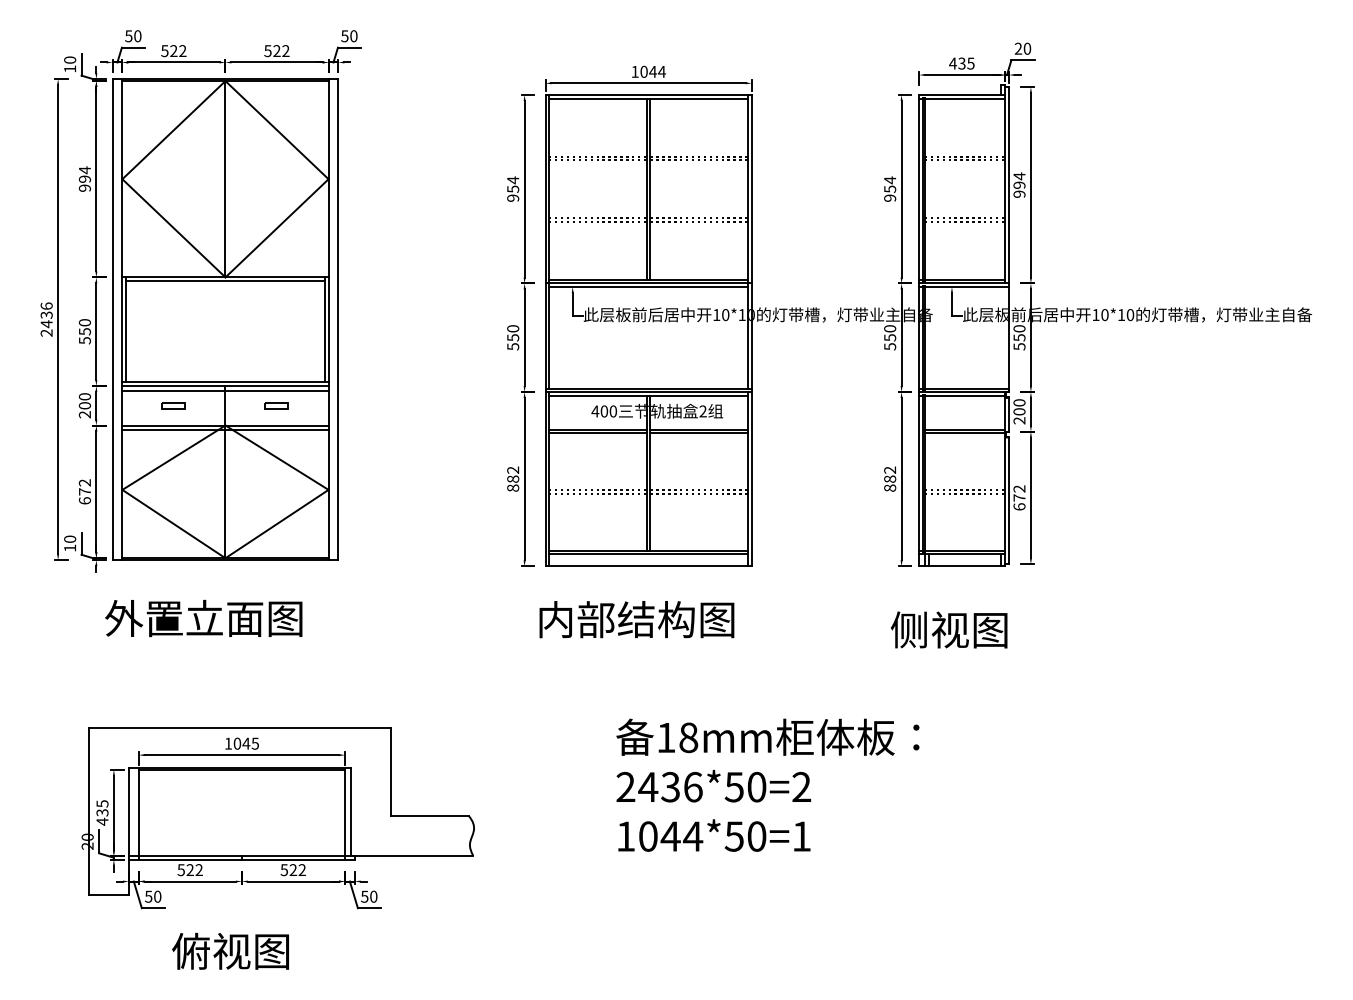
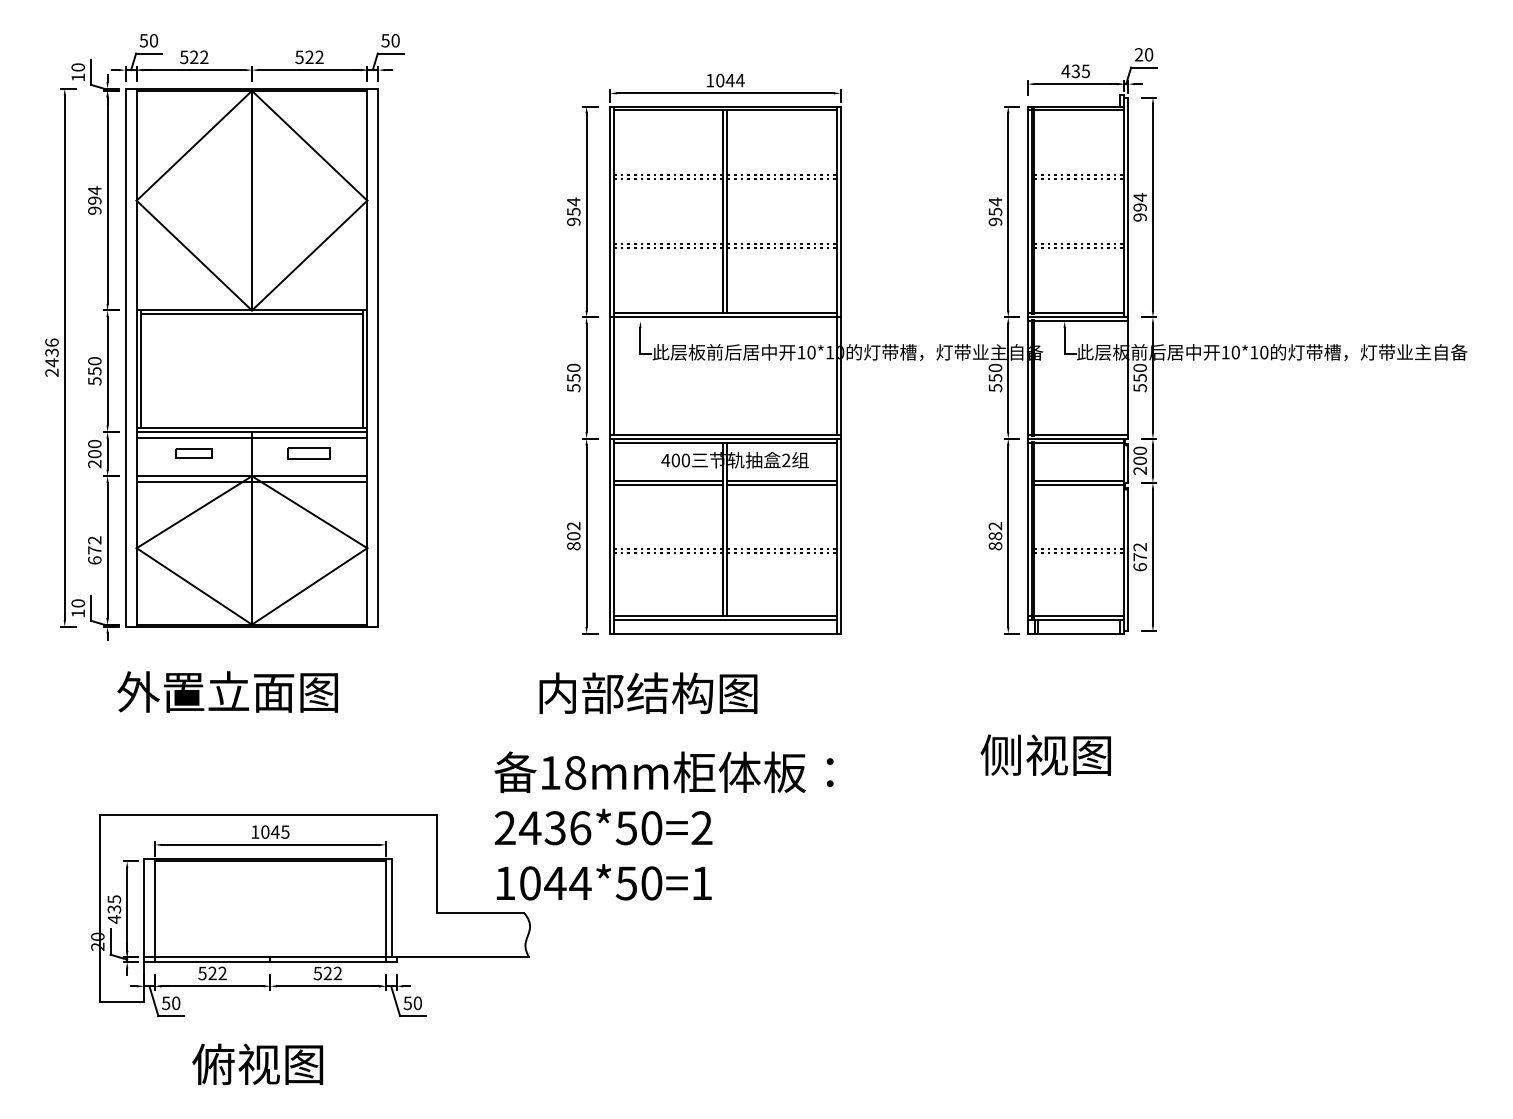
line: (648, 287) -> (725, 321), removed
part: (173, 405) -> (193, 453), size x1.4
part: (276, 405) -> (309, 453), size x1.6
text: (512, 478) -> (573, 535), 882 -> 802
text: (636, 619) -> (647, 693), moved
text: (949, 629) -> (1046, 754), moved
text: (767, 784) -> (663, 825), moved

